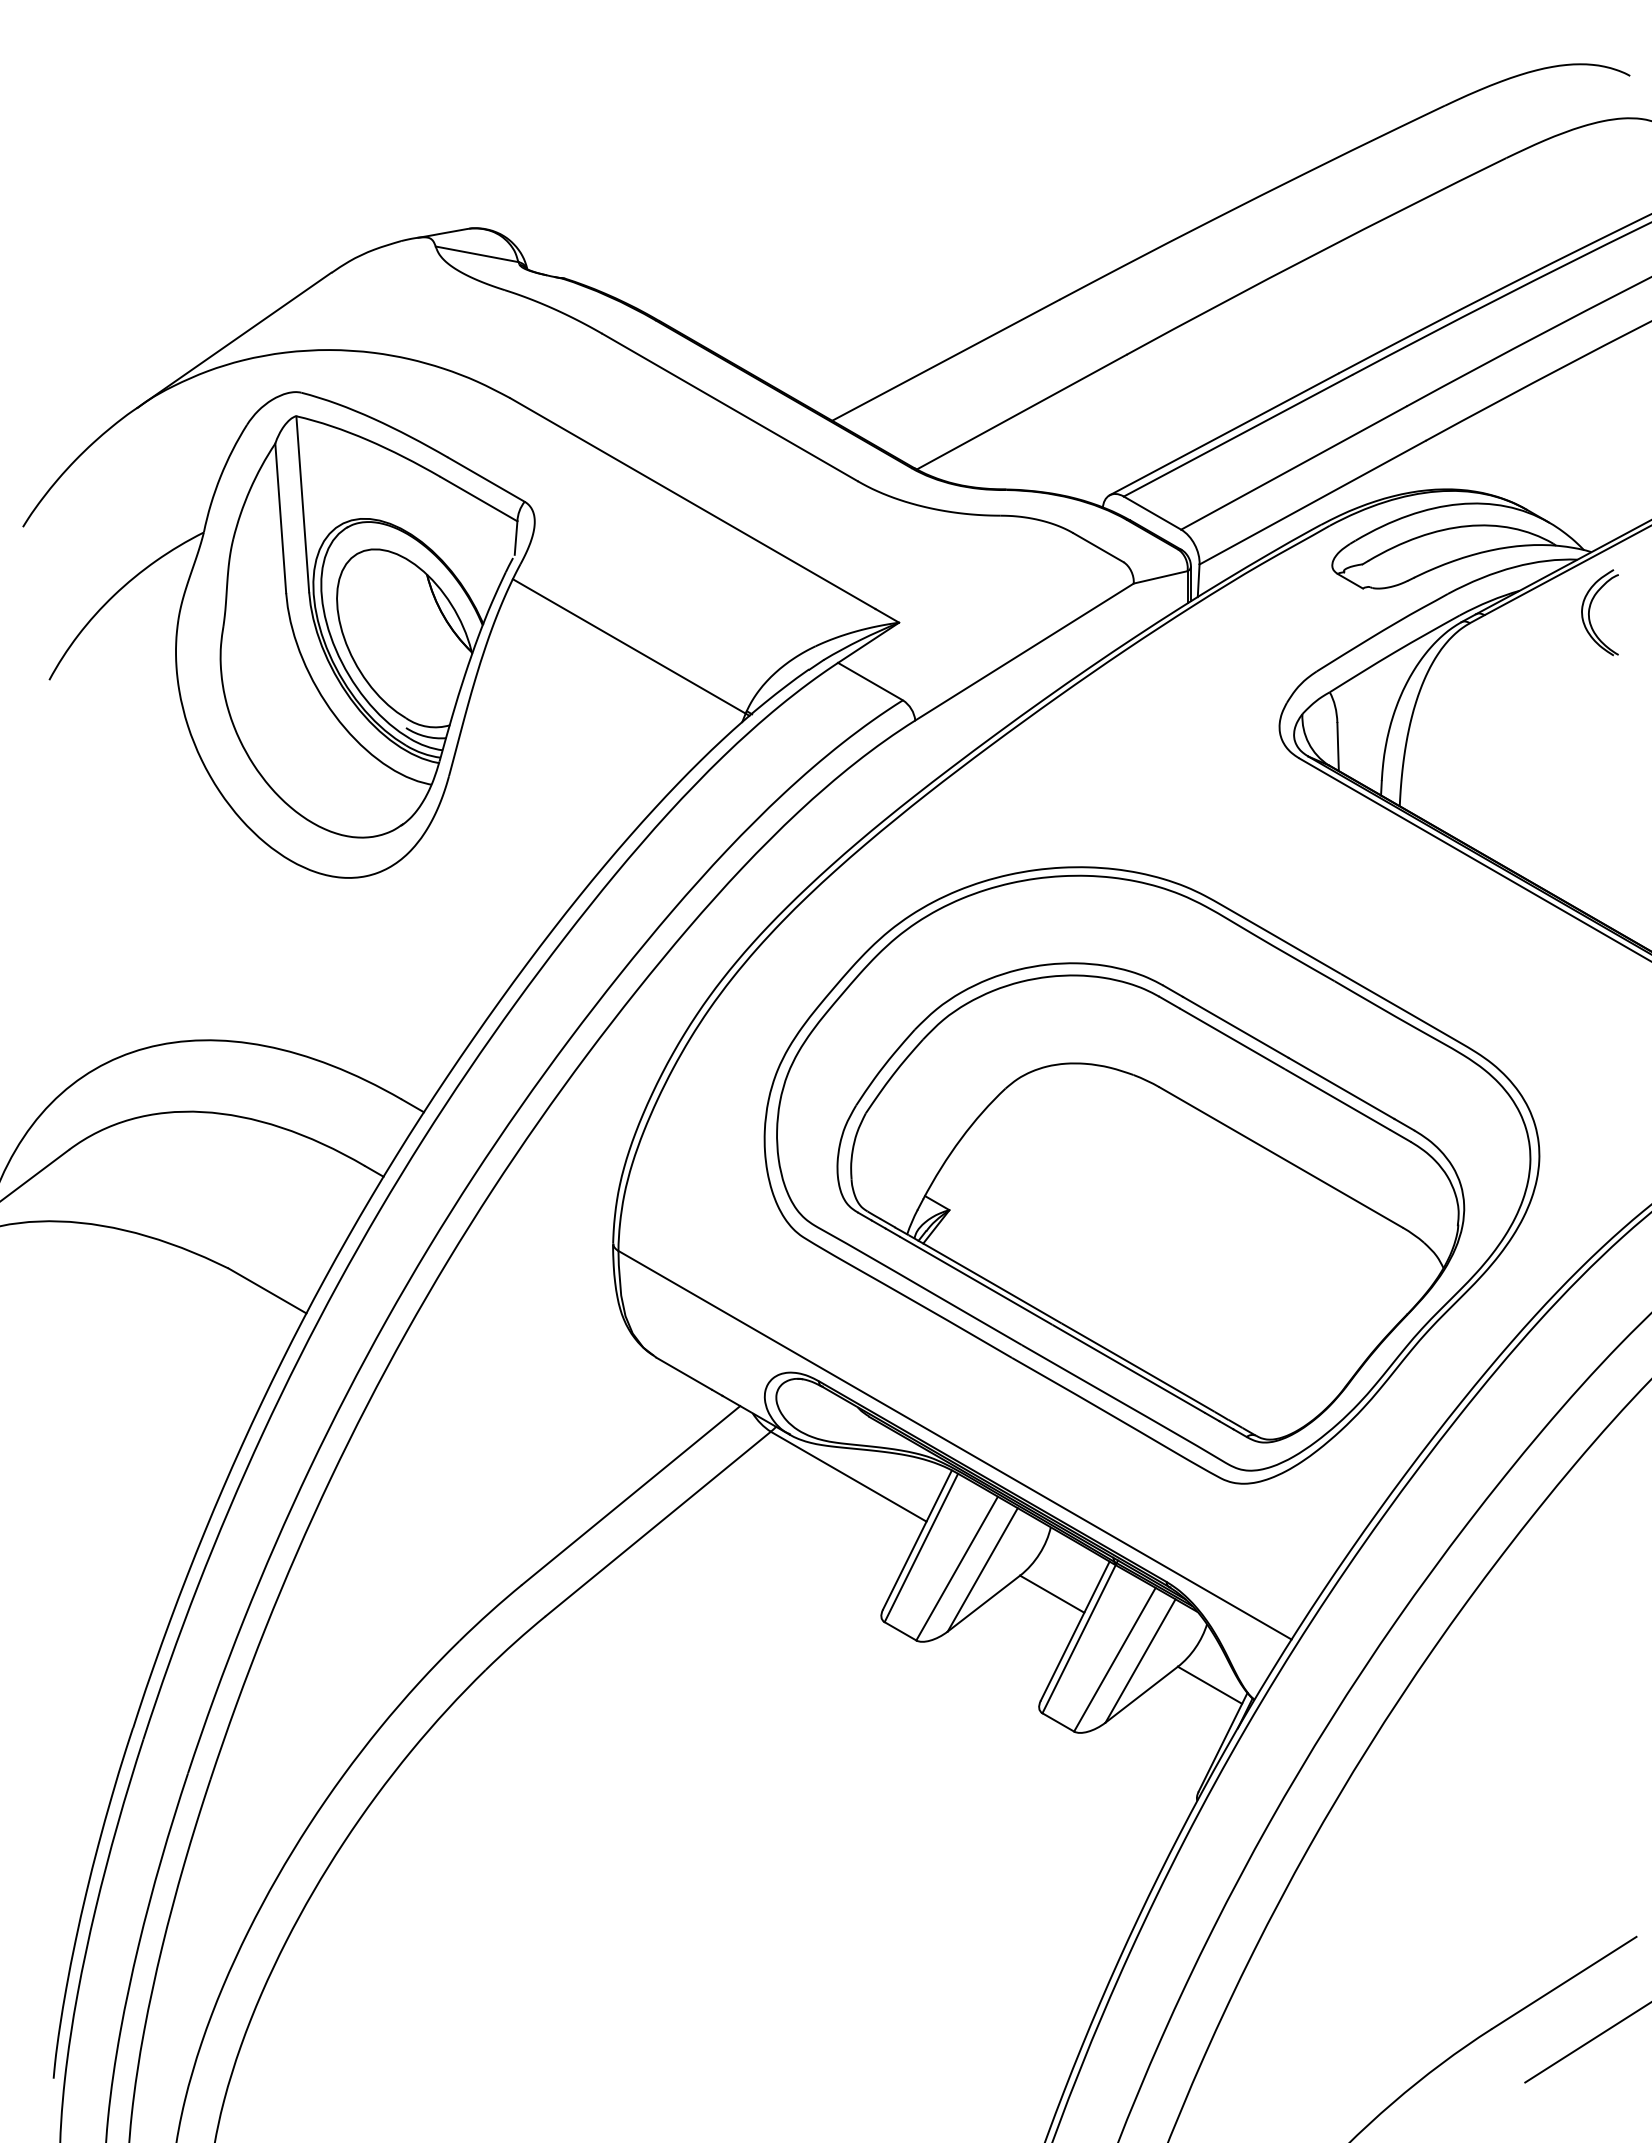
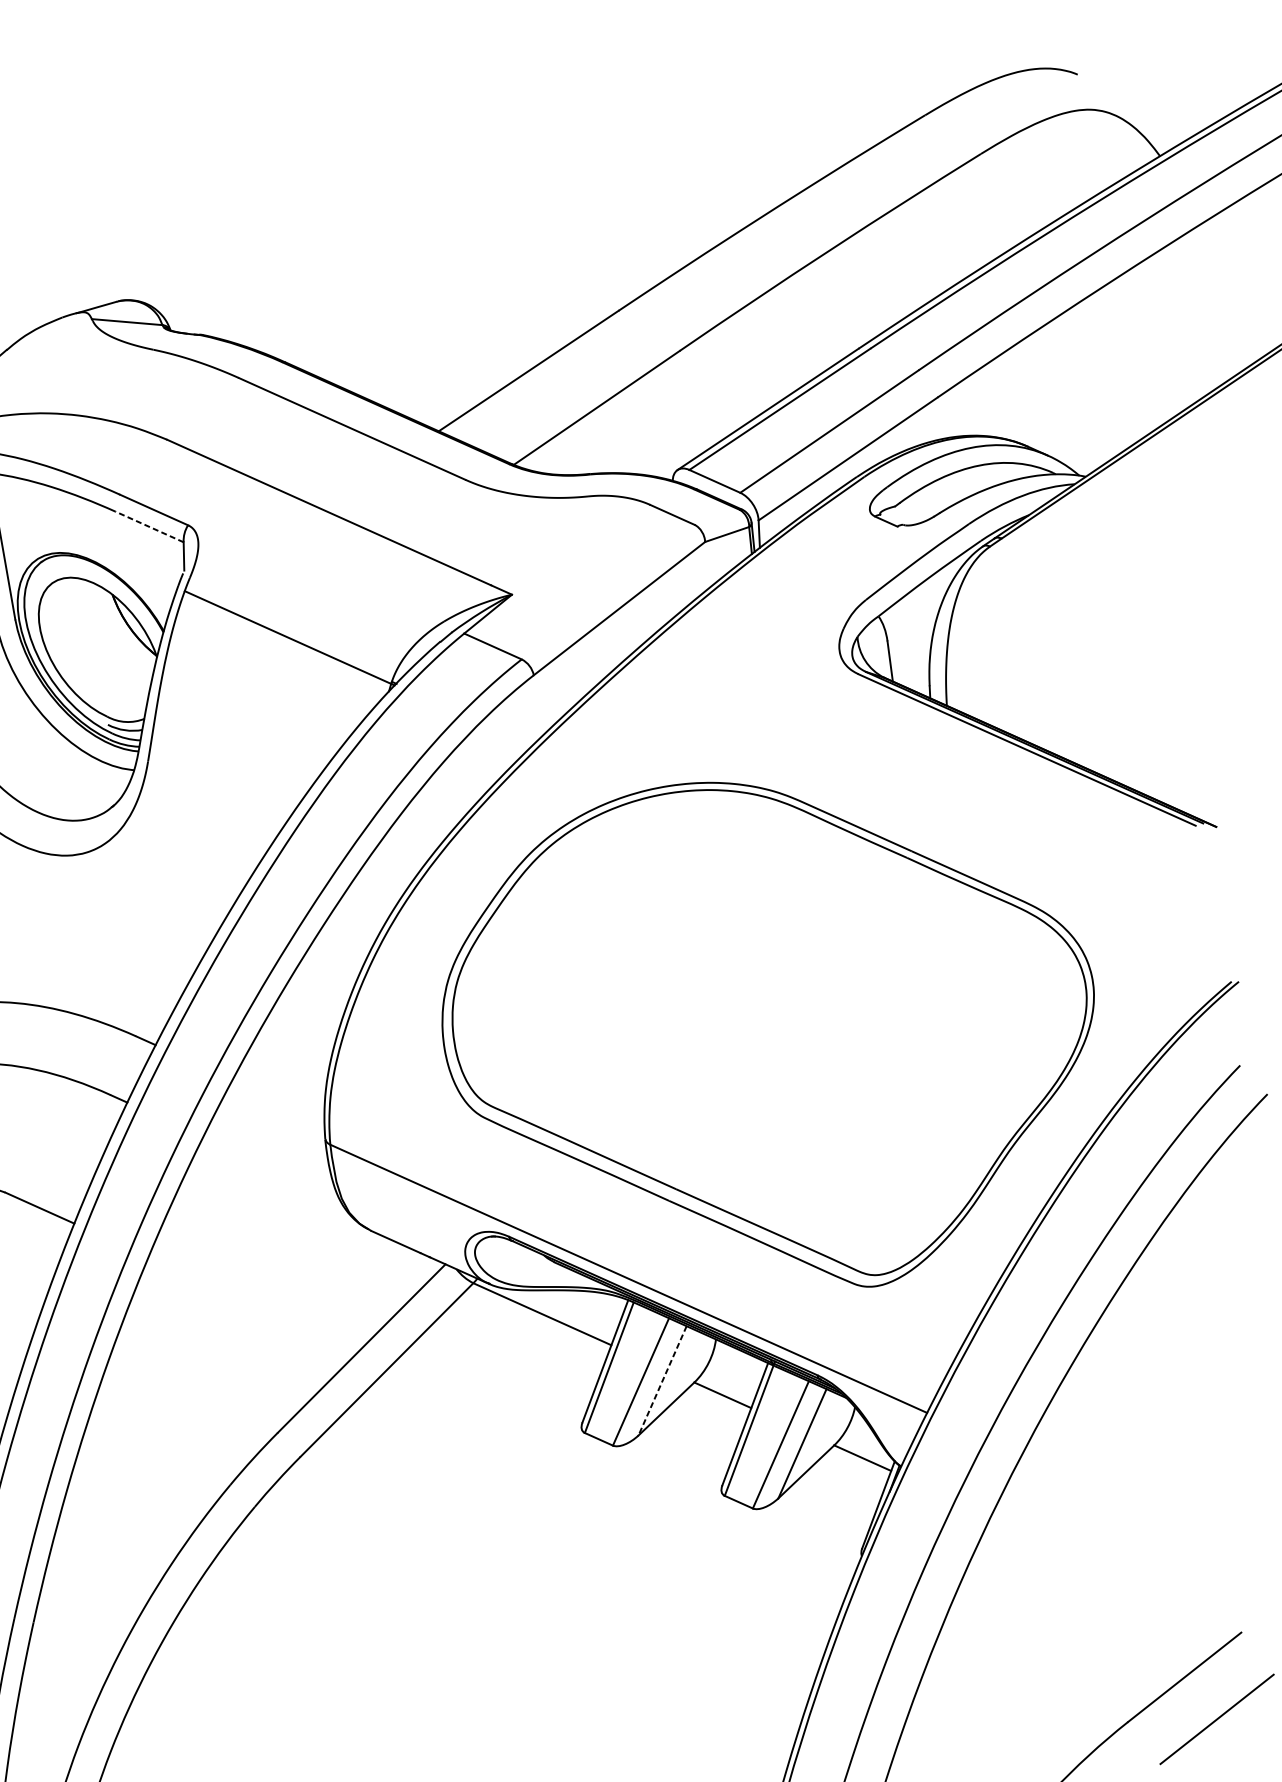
line: (478, 498) -> (149, 526), solid -> dashed
part: (1590, 609) -> (1089, 524), removed
part: (1150, 1202) -> (771, 1058), removed
line: (982, 1569) -> (662, 1380), solid -> dashed

